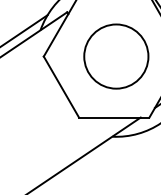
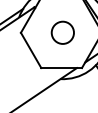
circle: (115, 56) -> (62, 32), size x0.6

